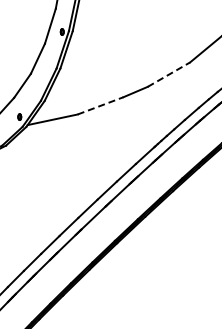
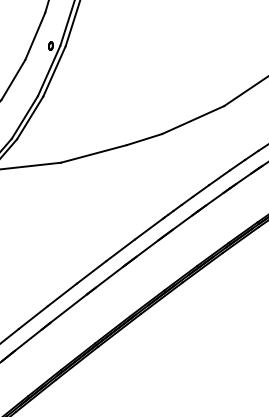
line: (169, 74) -> (193, 119), dashed -> solid
line: (101, 105) -> (95, 153), dashed -> solid

